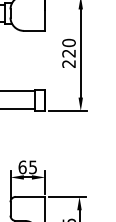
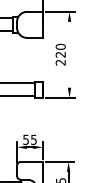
line: (80, 53) -> (69, 54), removed
text: (23, 166) -> (26, 139), 65 -> 55

